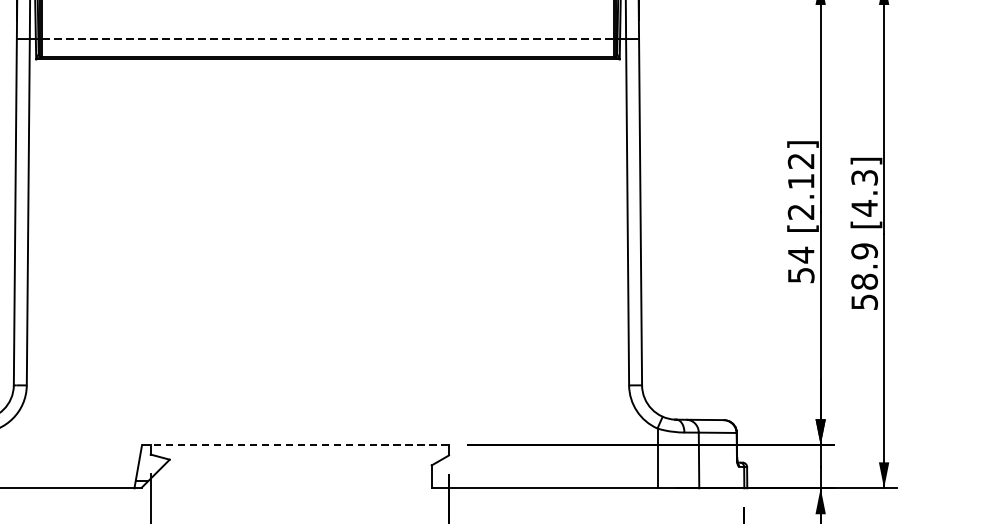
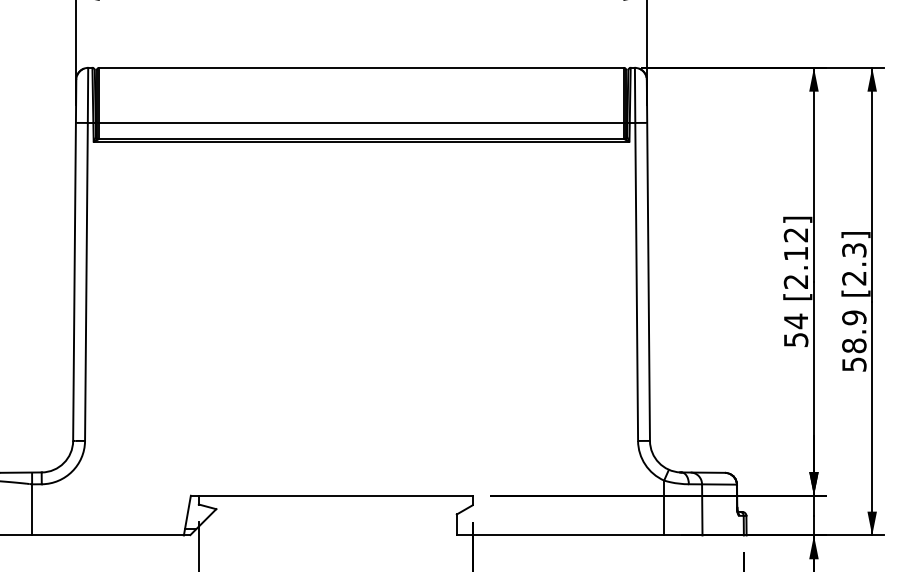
line: (328, 38) -> (362, 122), dashed -> solid
text: (864, 208) -> (854, 278), [4.3] -> [2.3]
line: (295, 444) -> (331, 495), dashed -> solid

